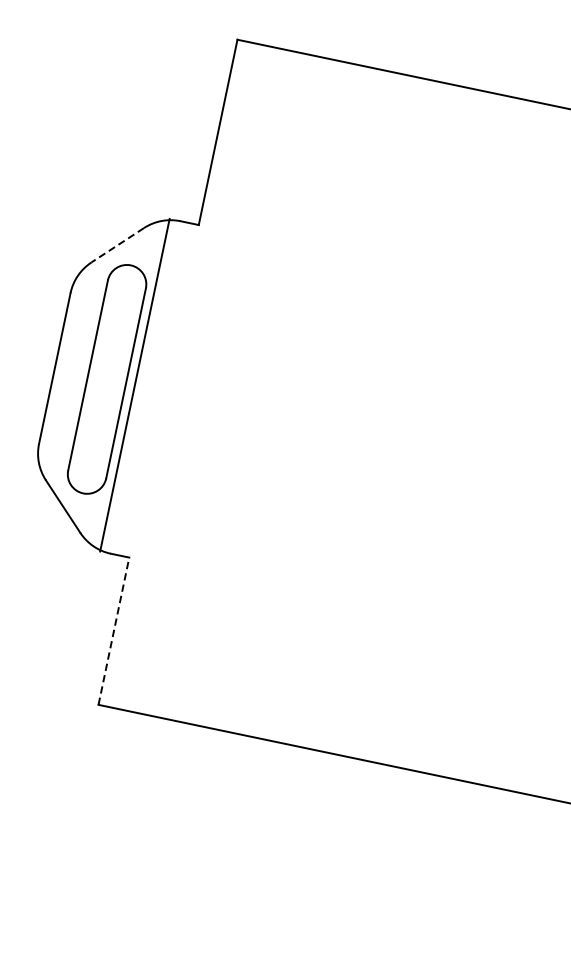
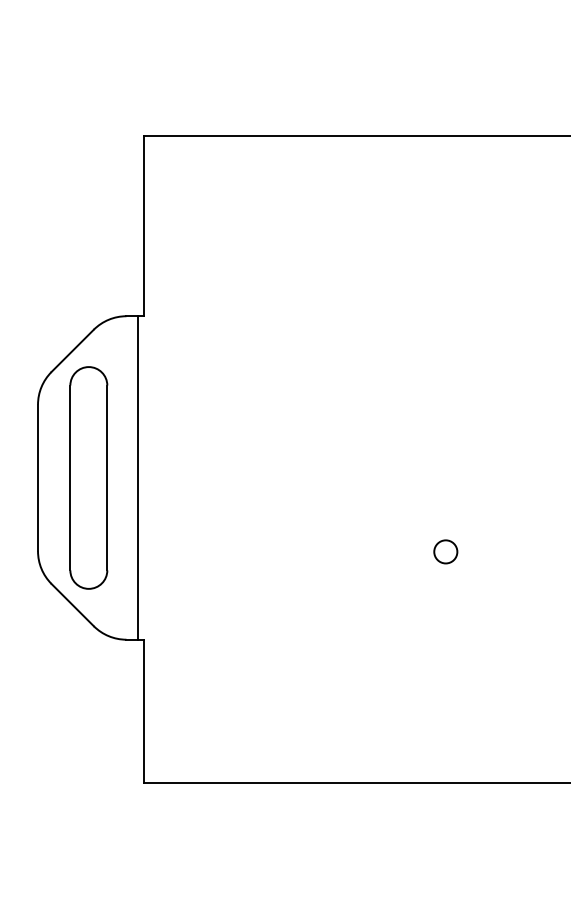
line: (117, 244) -> (72, 350), dashed -> solid
line: (134, 384) -> (137, 477), moved
circle: (457, 531) -> (445, 551), added
line: (114, 631) -> (144, 711), dashed -> solid

